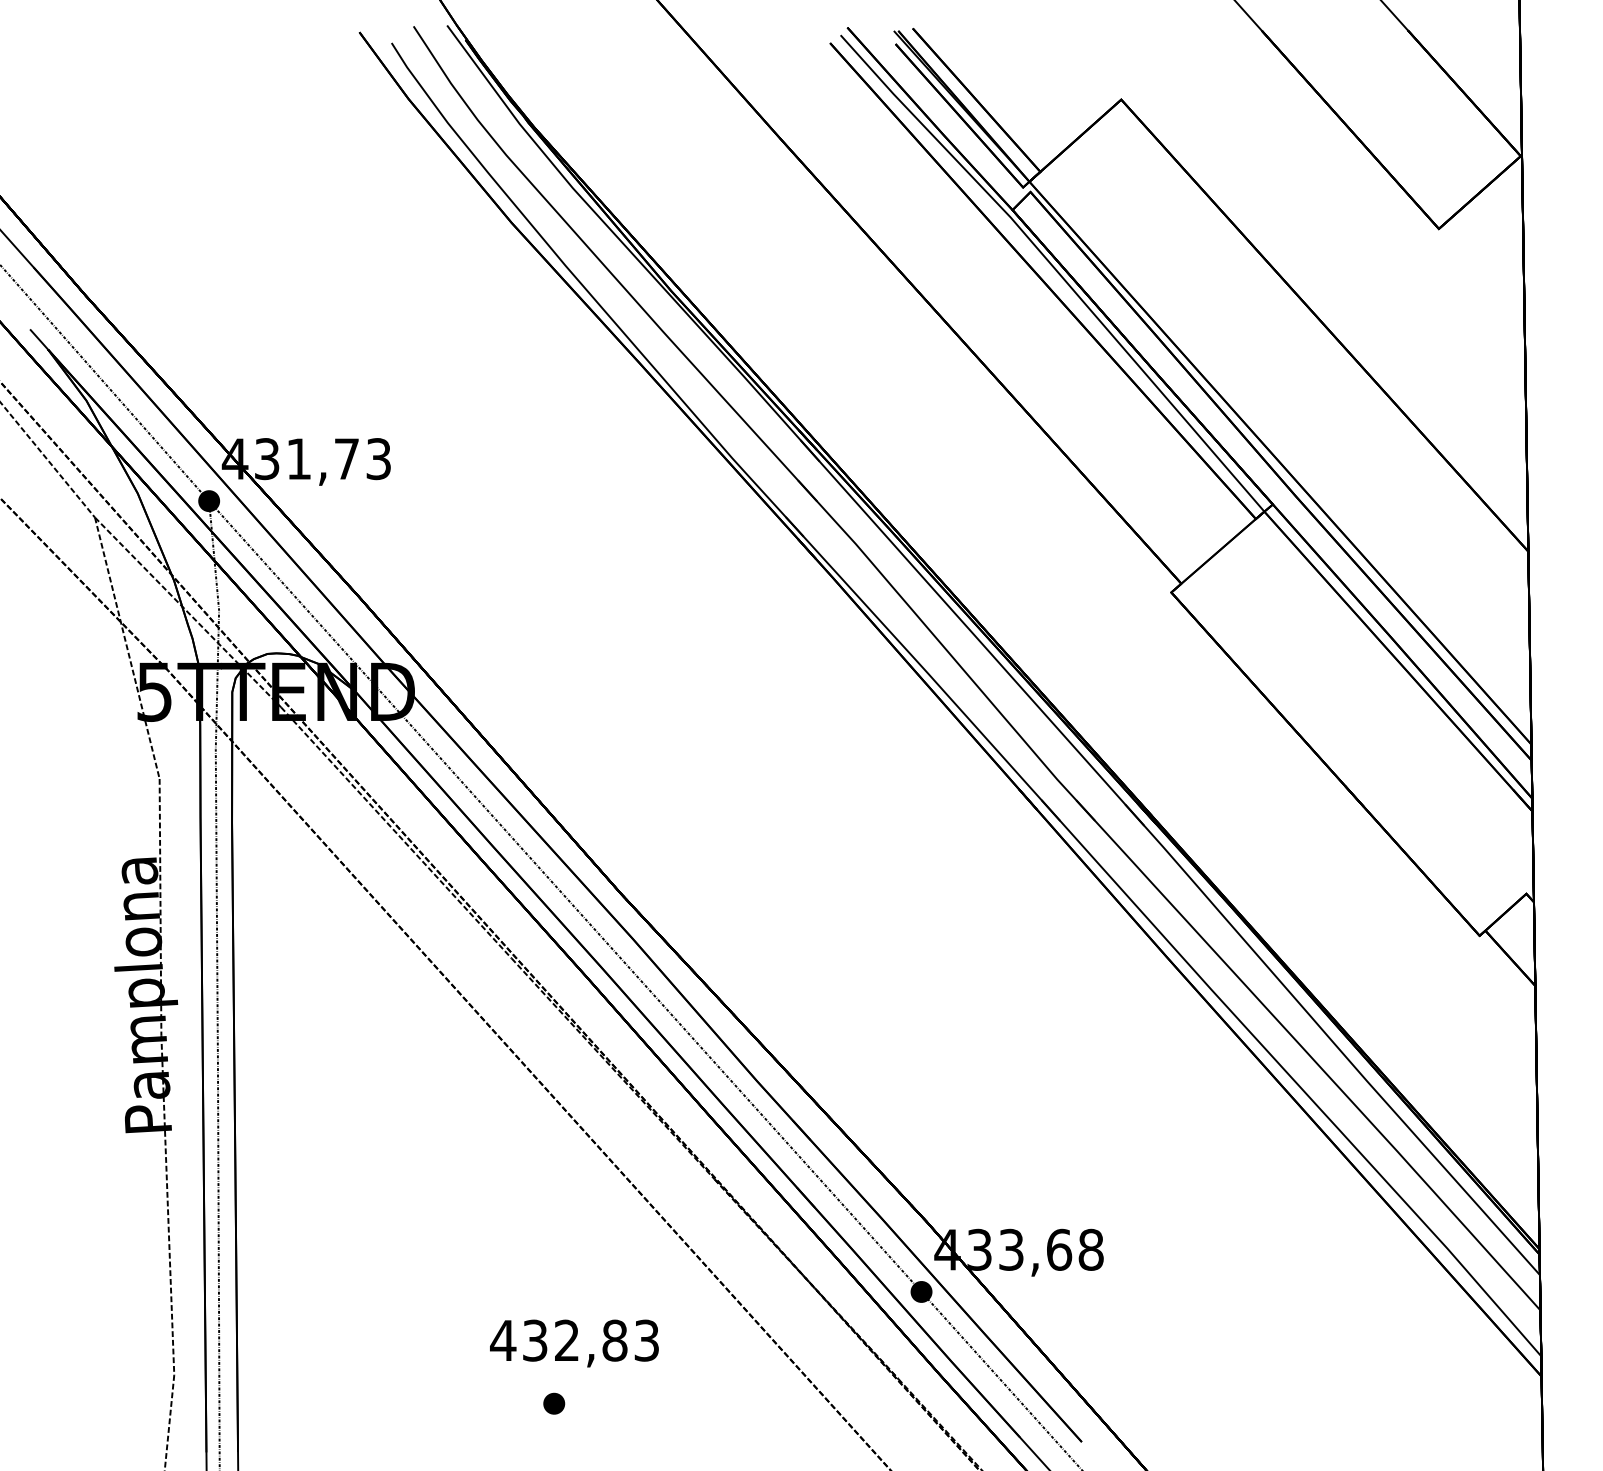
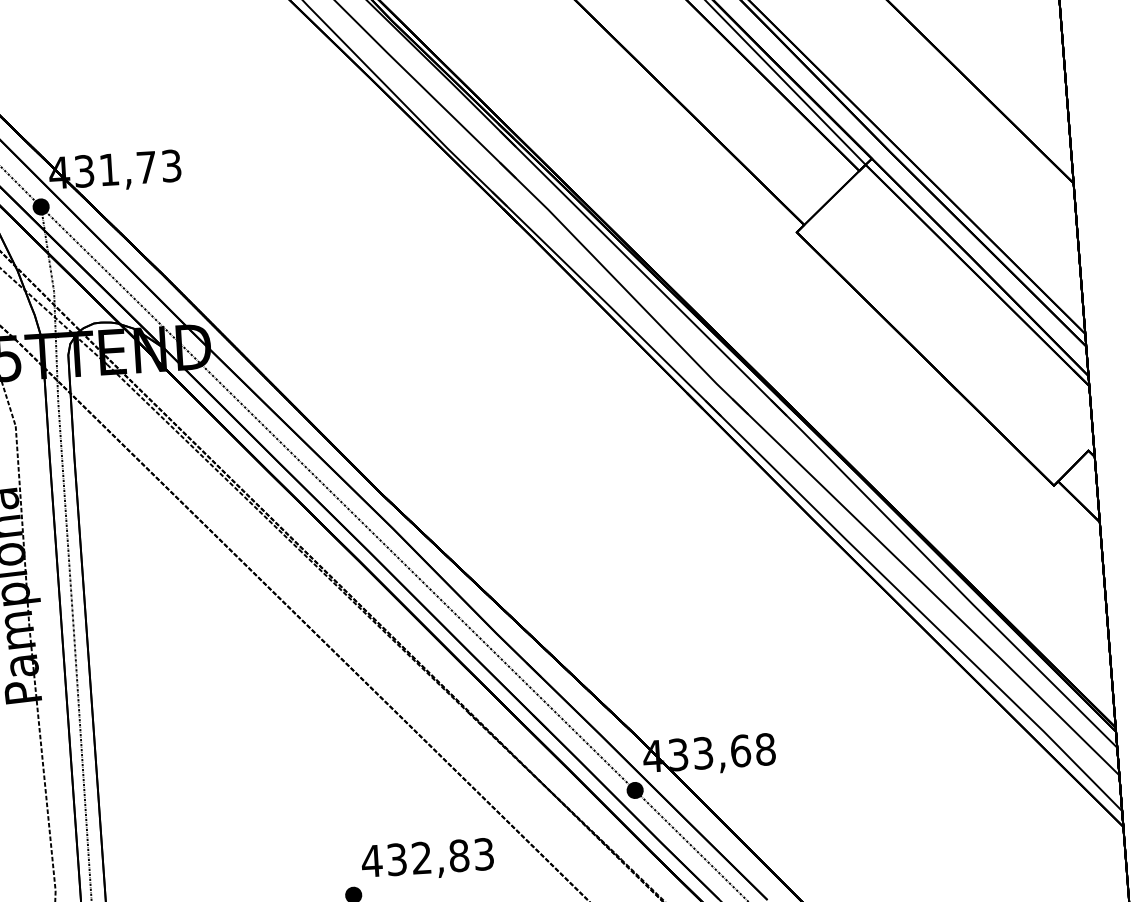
text: (574, 1343) -> (427, 859), moved

